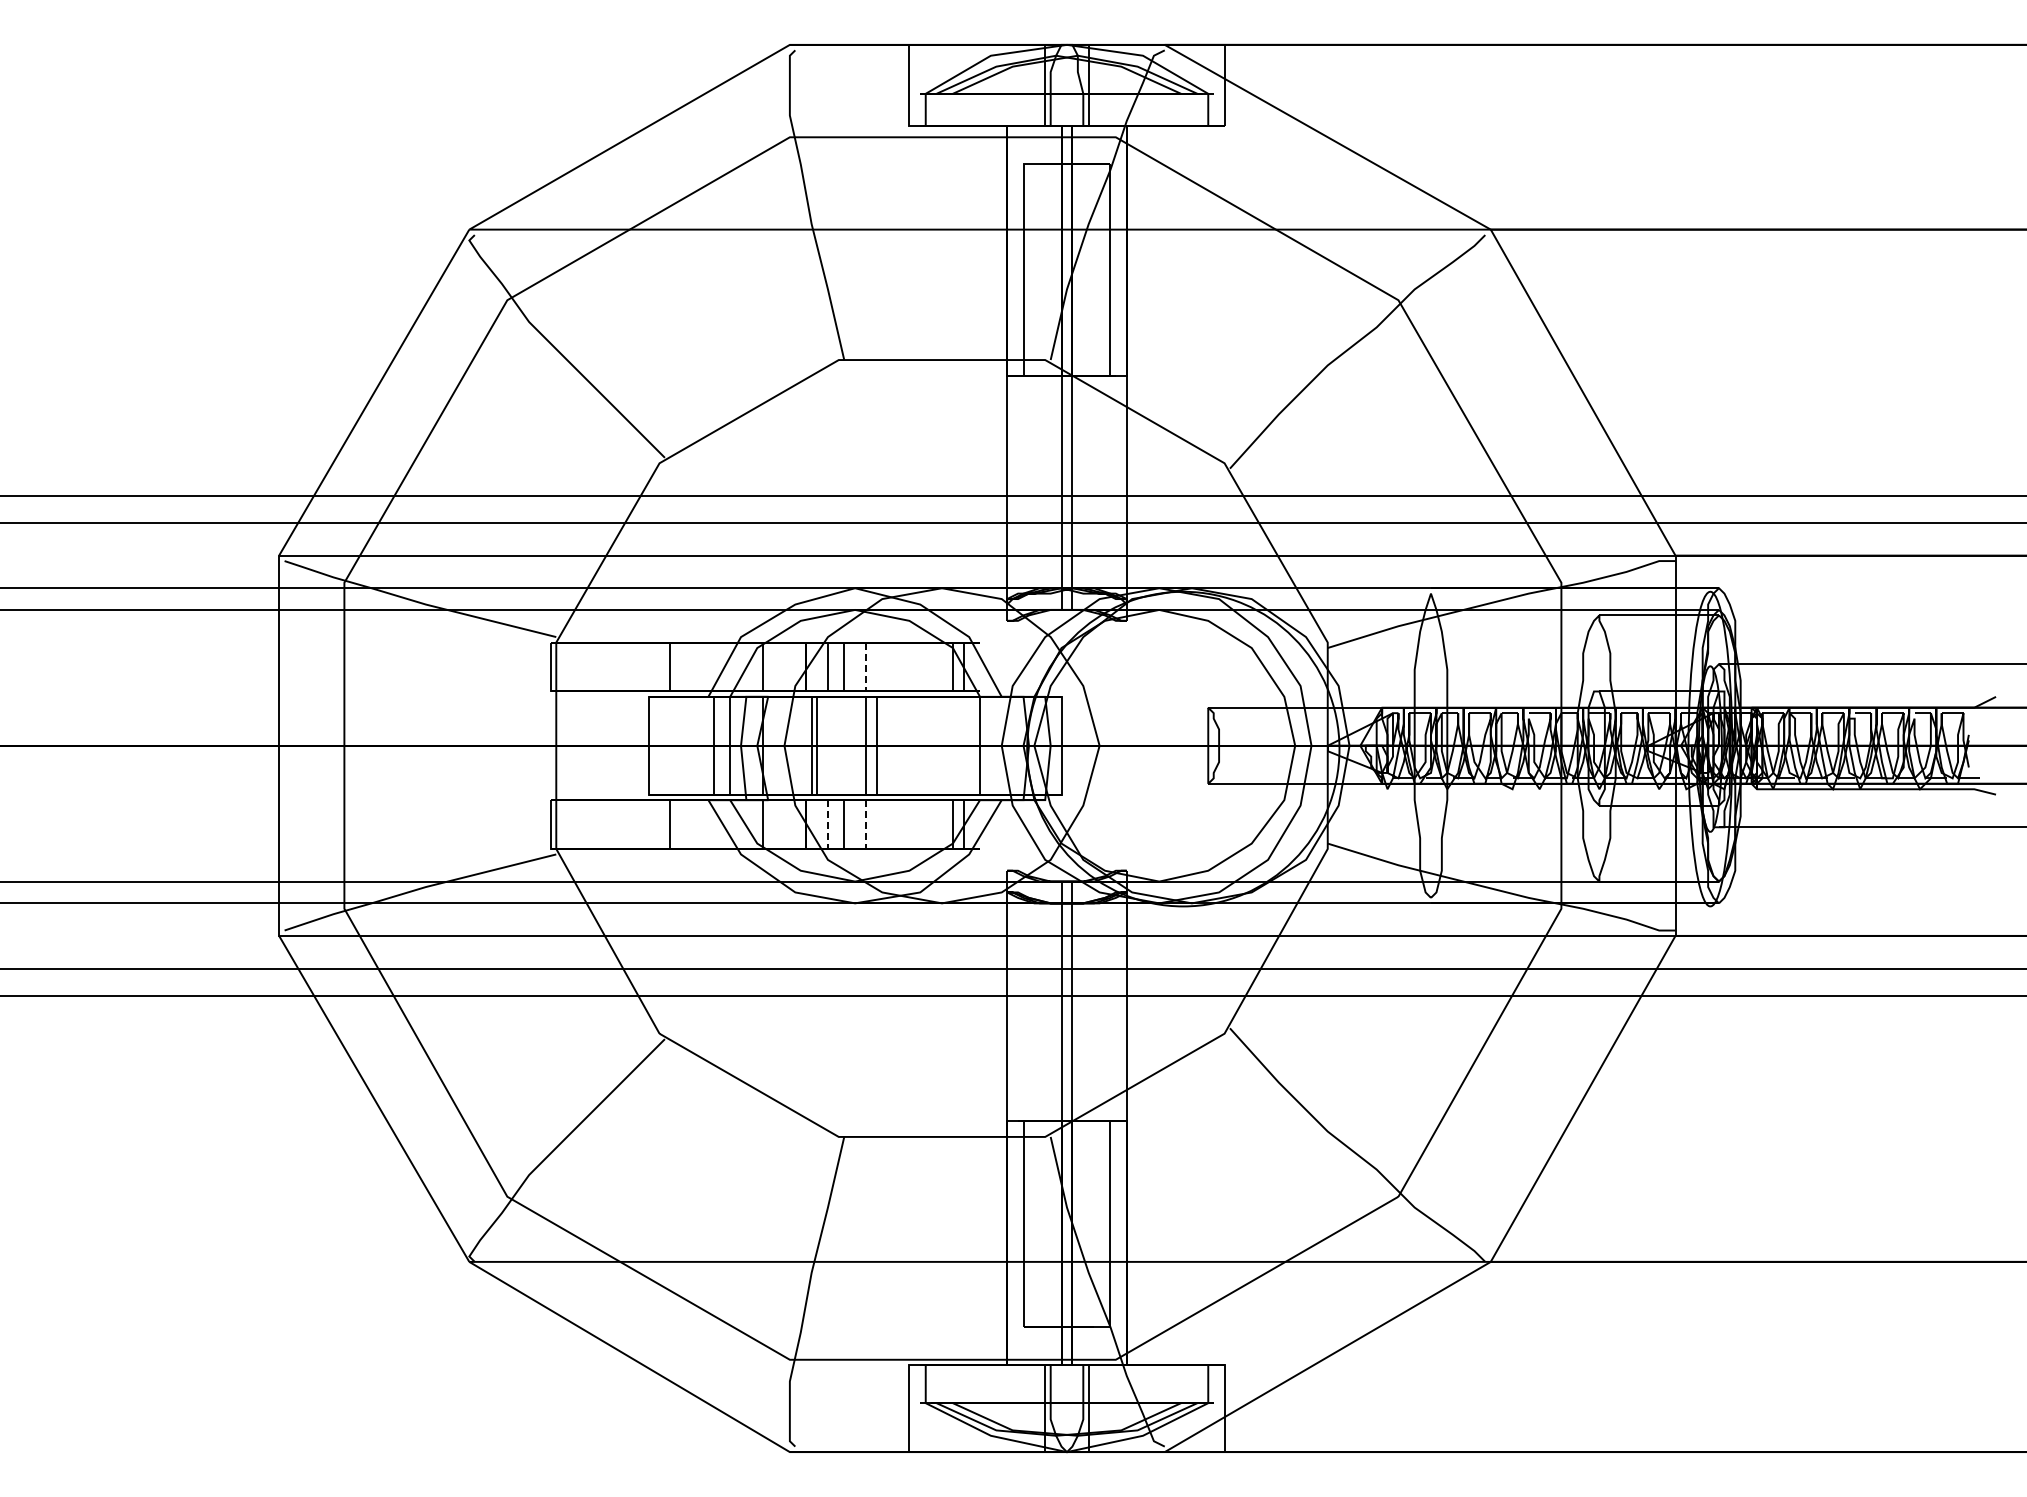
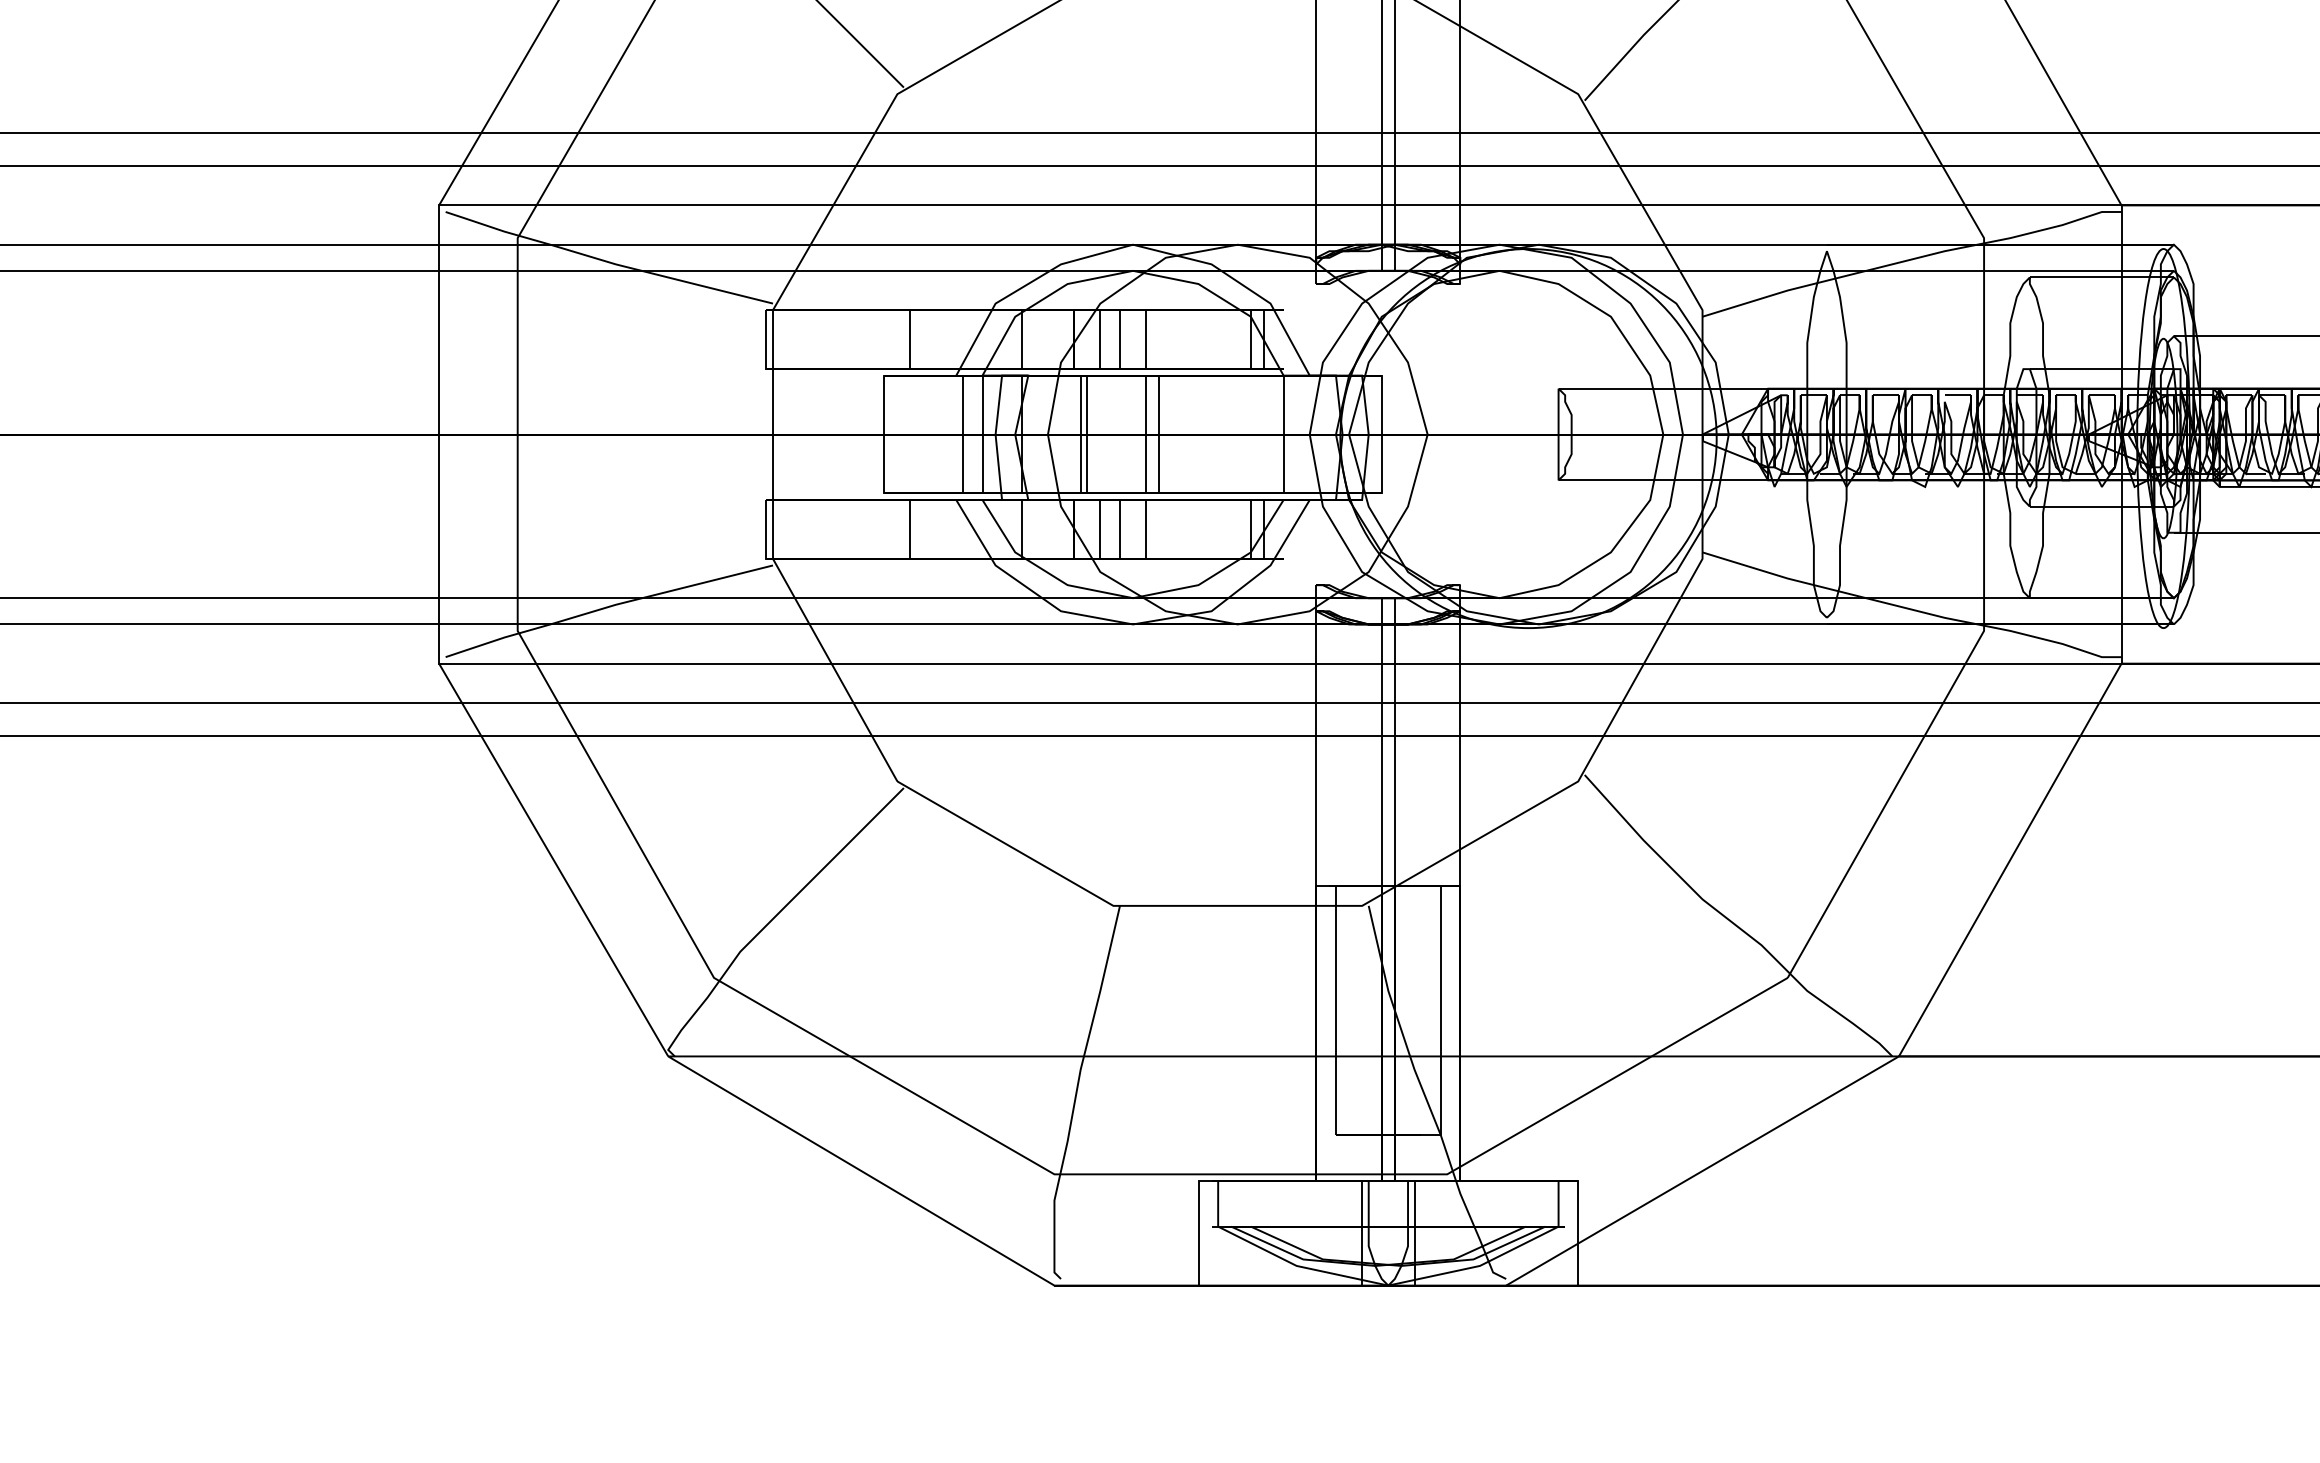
line: (865, 667) -> (1145, 340), dashed -> solid
line: (827, 825) -> (1099, 530), dashed -> solid
line: (865, 825) -> (1145, 530), dashed -> solid

